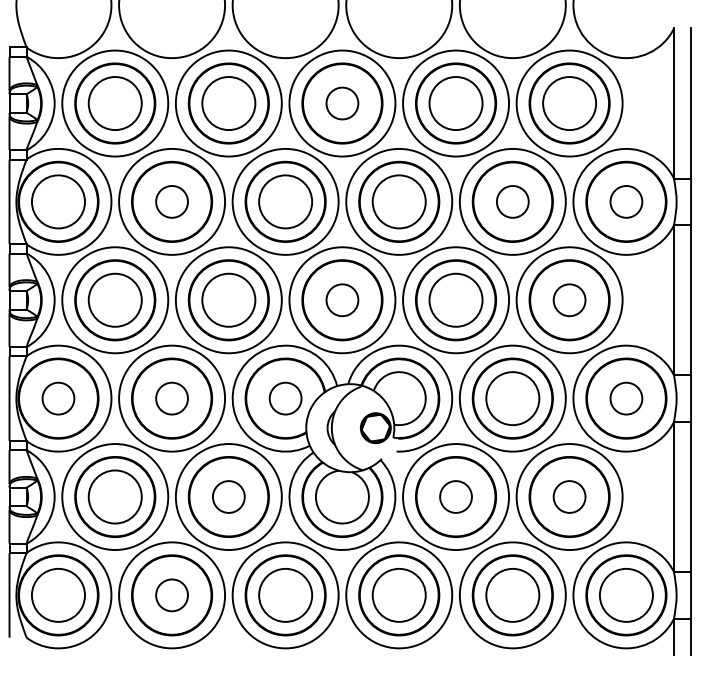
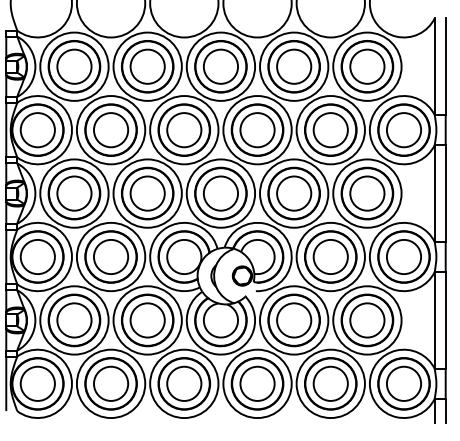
circle: (341, 103) -> (220, 66), size x1.67
circle: (171, 202) -> (110, 130), size x1.67
circle: (512, 202) -> (330, 130), size x1.67
circle: (625, 202) -> (403, 130), size x1.67
circle: (341, 300) -> (220, 193), size x1.67
circle: (569, 300) -> (367, 193), size x1.67
circle: (57, 397) -> (37, 256), size x1.67
circle: (171, 397) -> (110, 256), size x1.67
circle: (285, 397) -> (184, 256), size x1.67
circle: (625, 397) -> (403, 256), size x1.67
circle: (228, 497) -> (147, 320), size x1.67
circle: (456, 497) -> (294, 320), size x1.67
circle: (569, 497) -> (367, 320), size x1.67
circle: (171, 594) -> (110, 383), size x1.67

